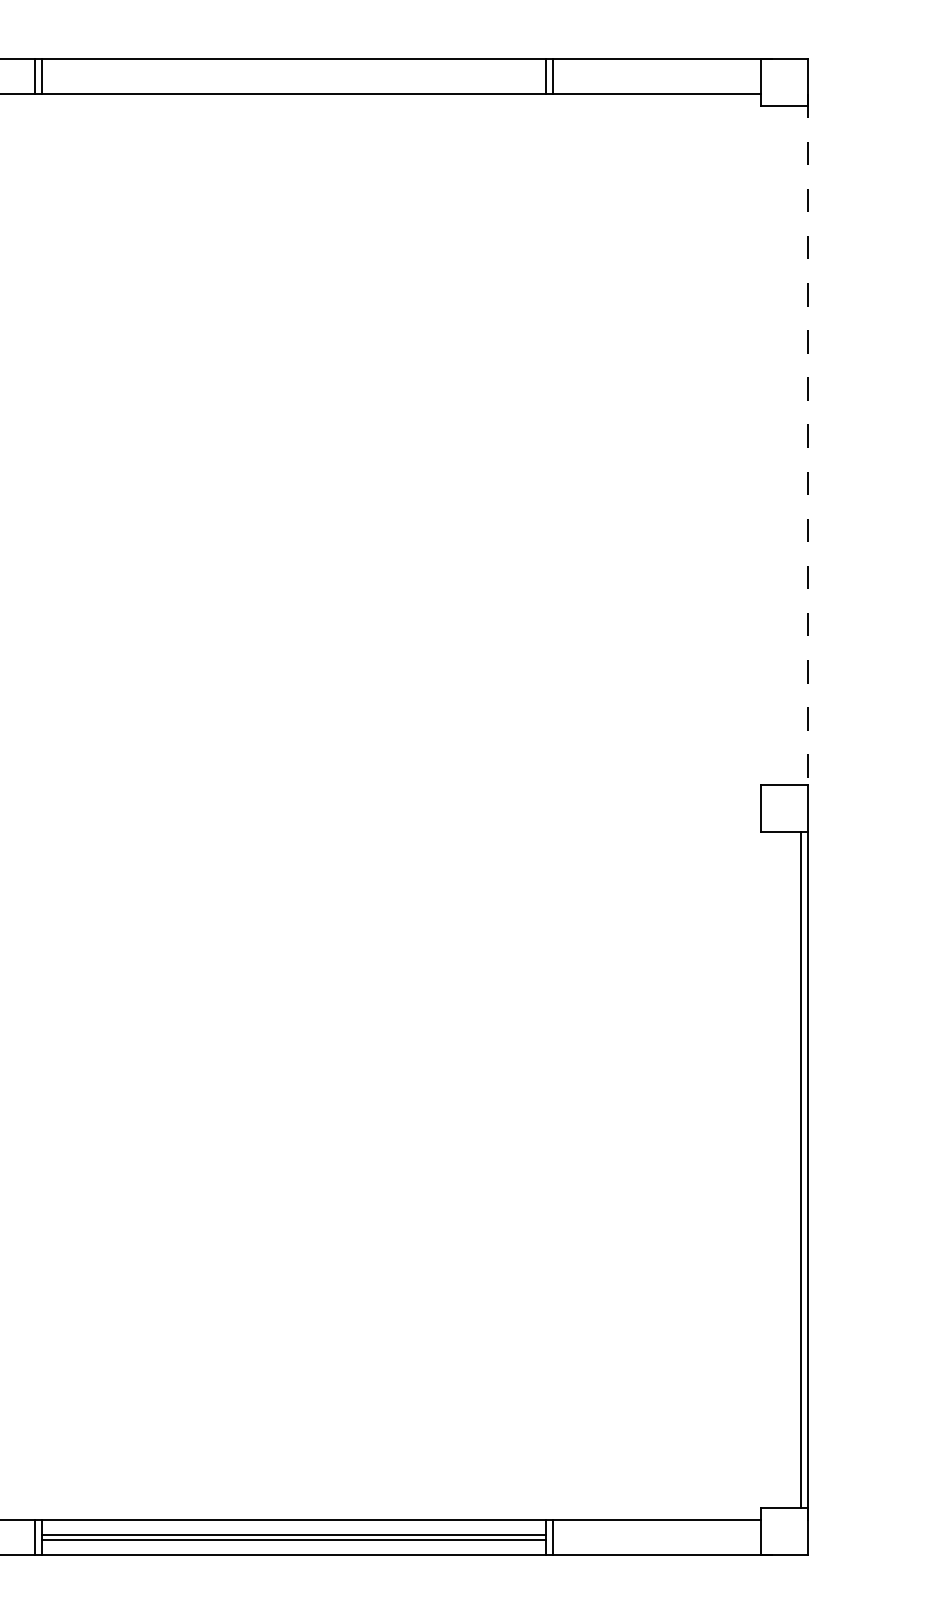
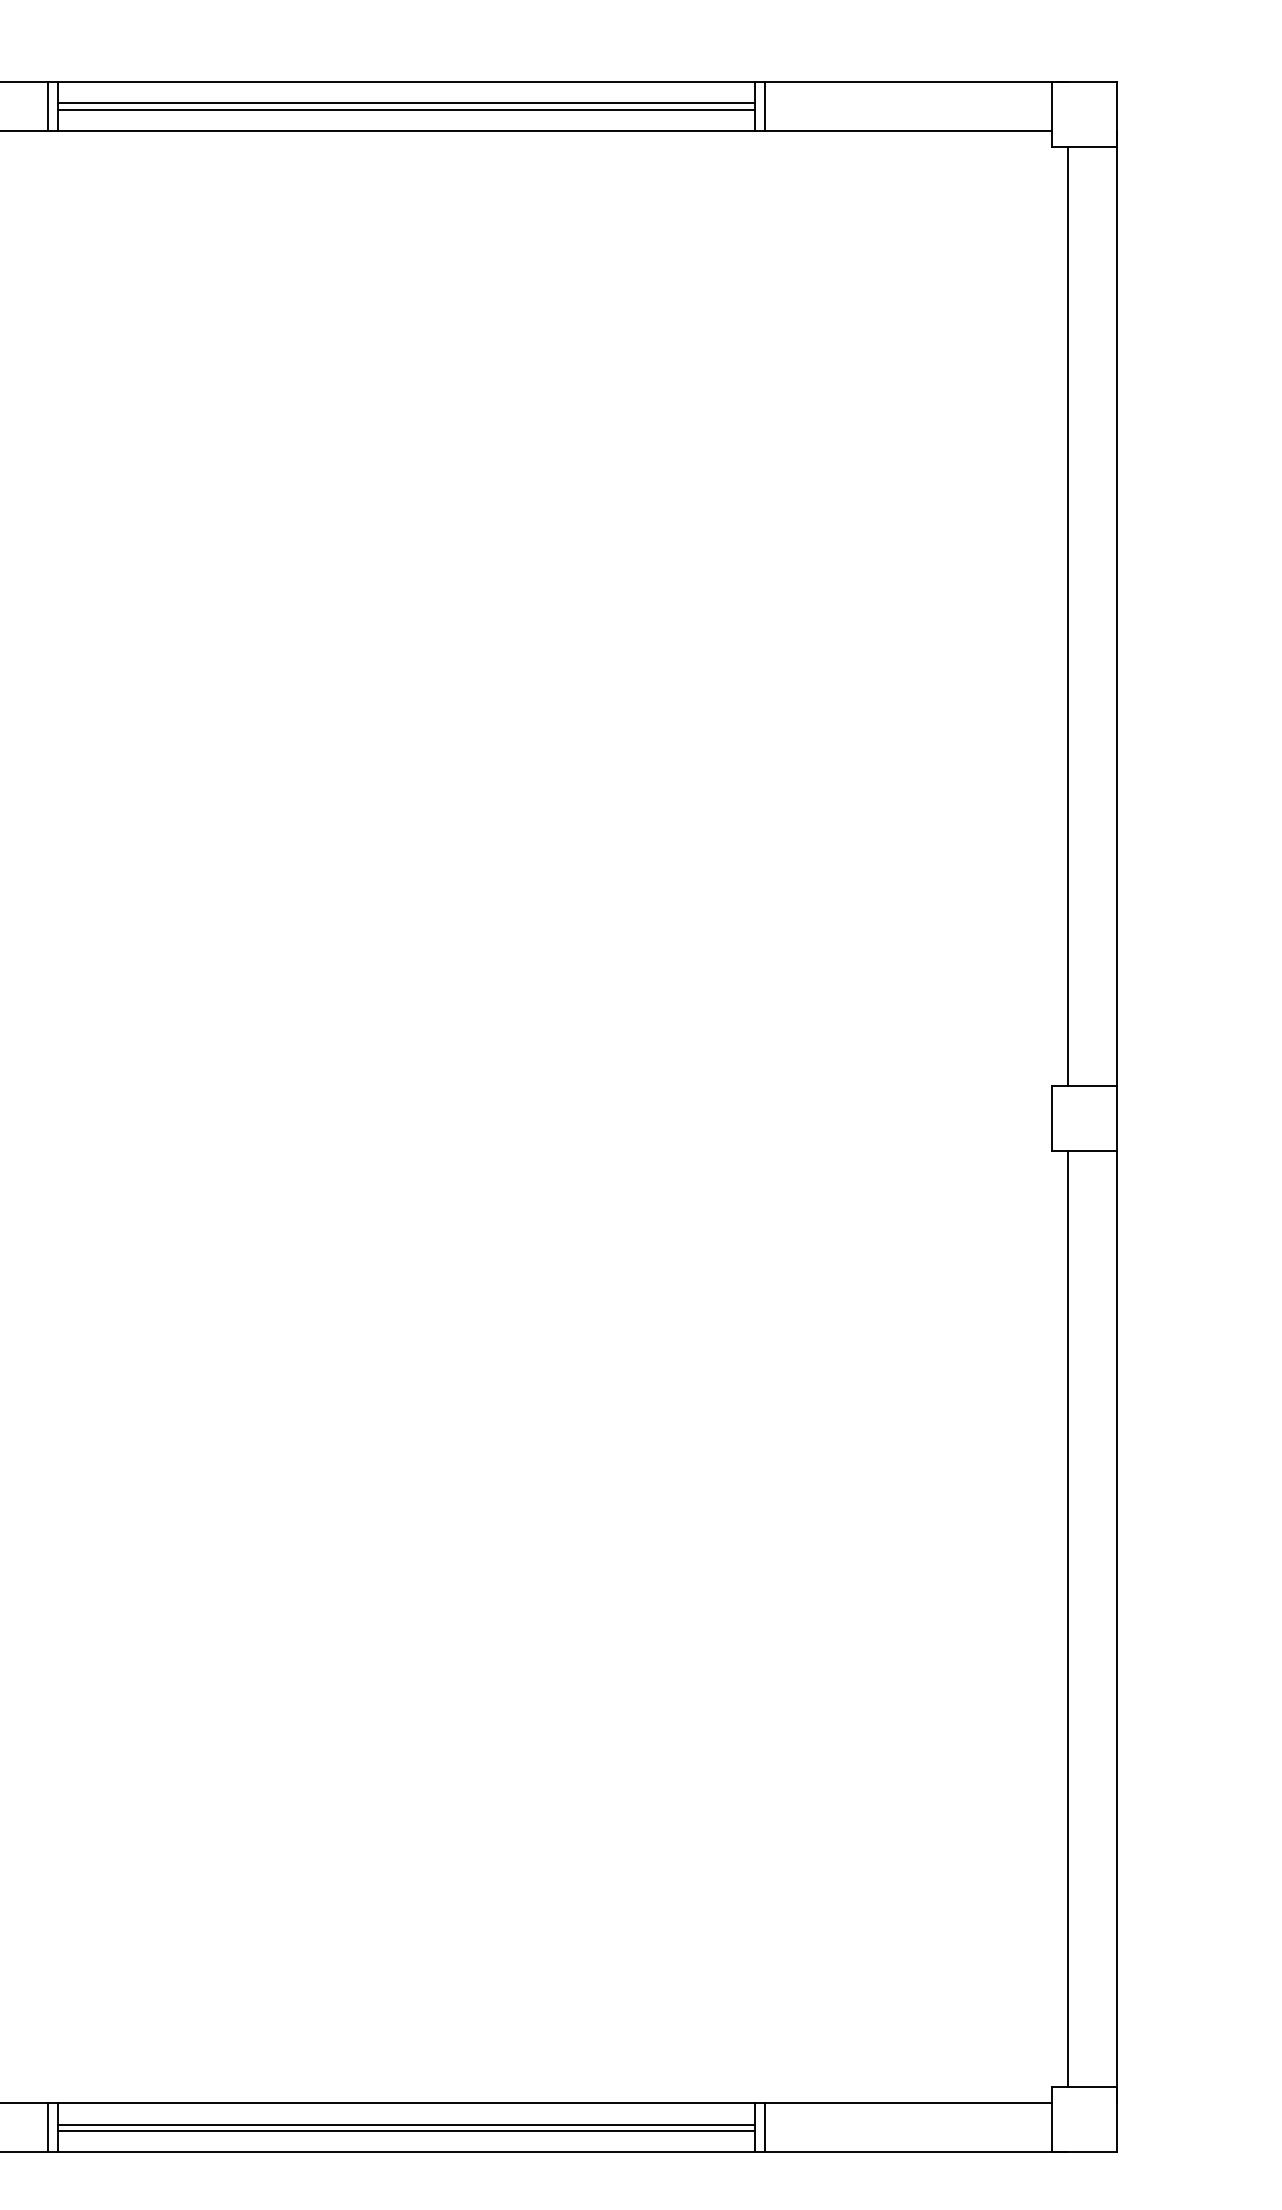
line: (294, 74) -> (406, 103), added
line: (294, 78) -> (406, 109), added
line: (807, 439) -> (1117, 608), dashed -> solid
line: (772, 445) -> (1068, 616), added
line: (801, 1170) -> (1068, 1619), moved

